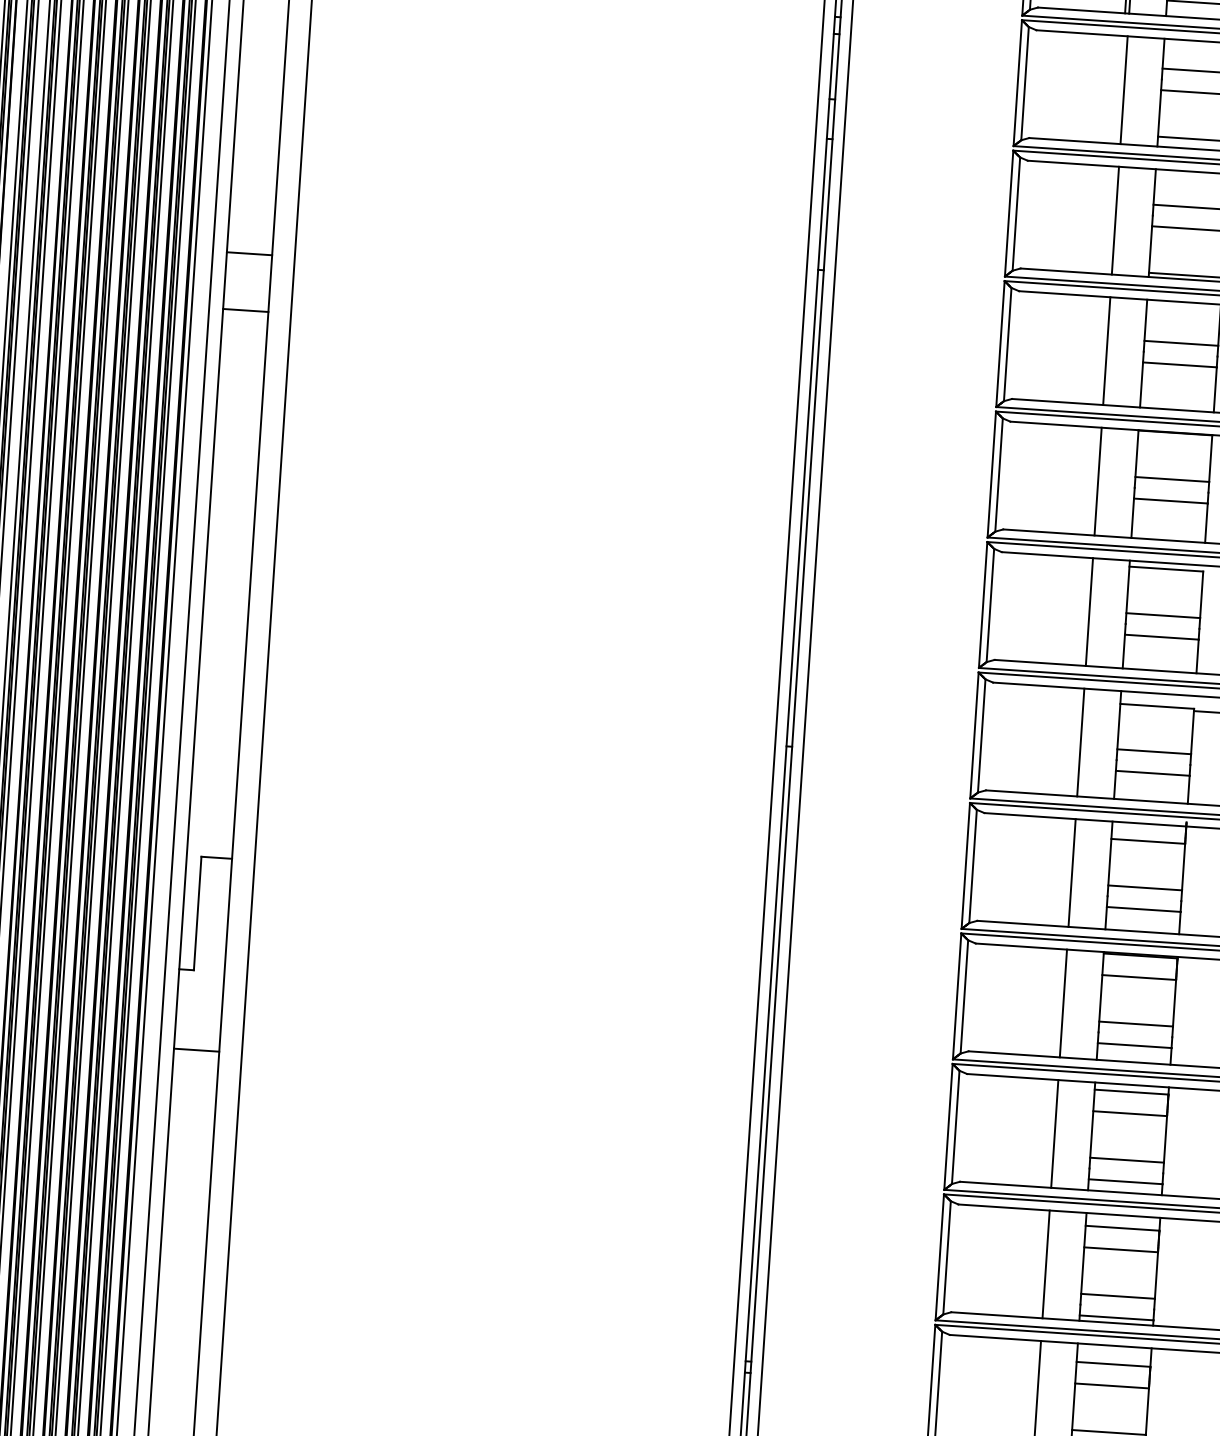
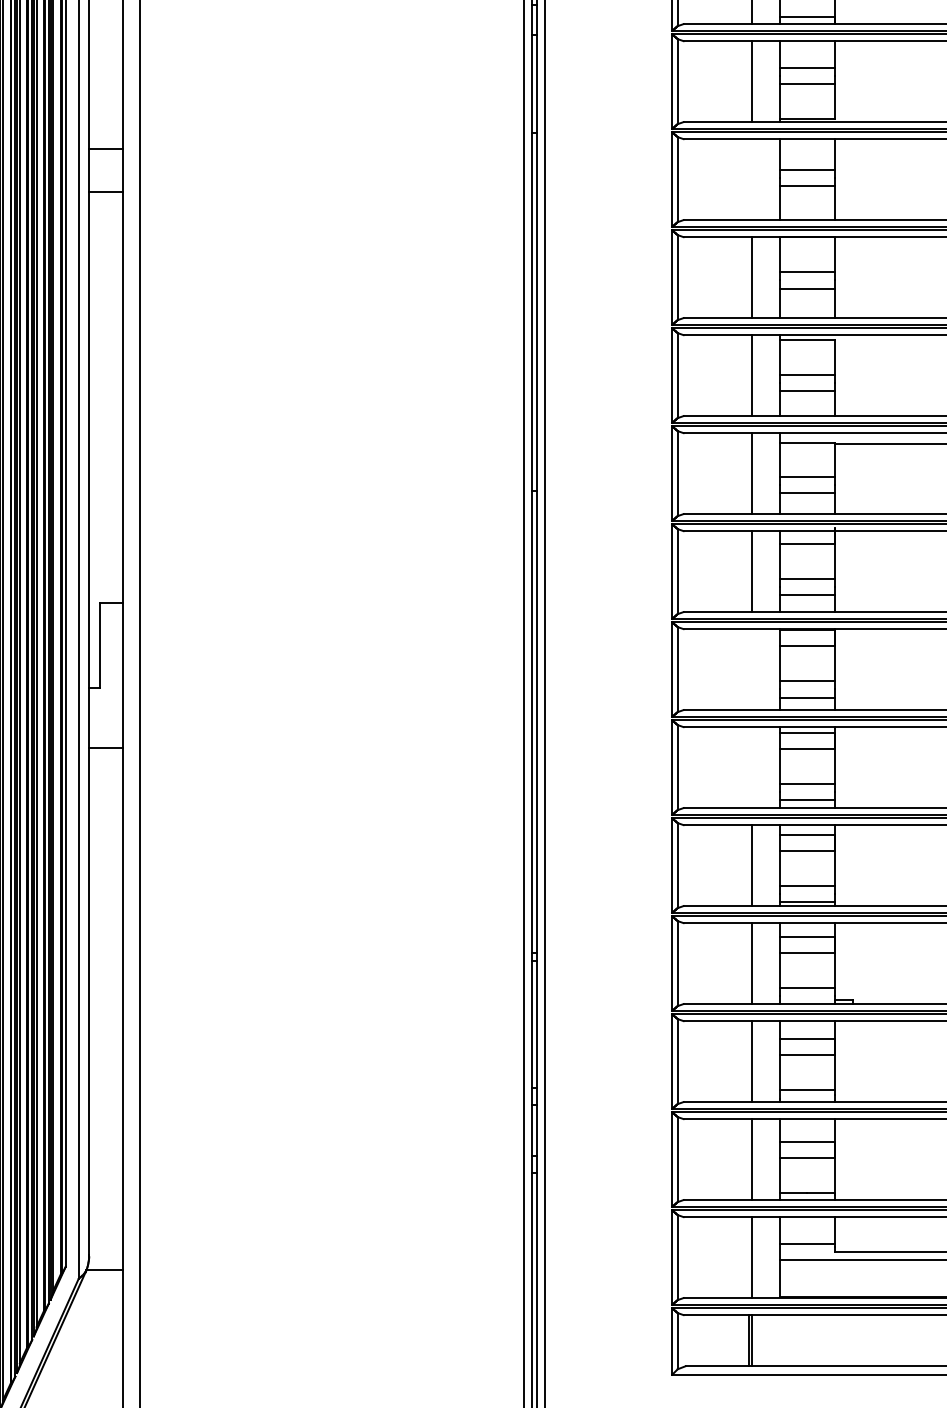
line: (1107, 350) -> (752, 179), removed
line: (1064, 1003) -> (752, 669), removed
line: (1055, 1133) -> (752, 767), removed

